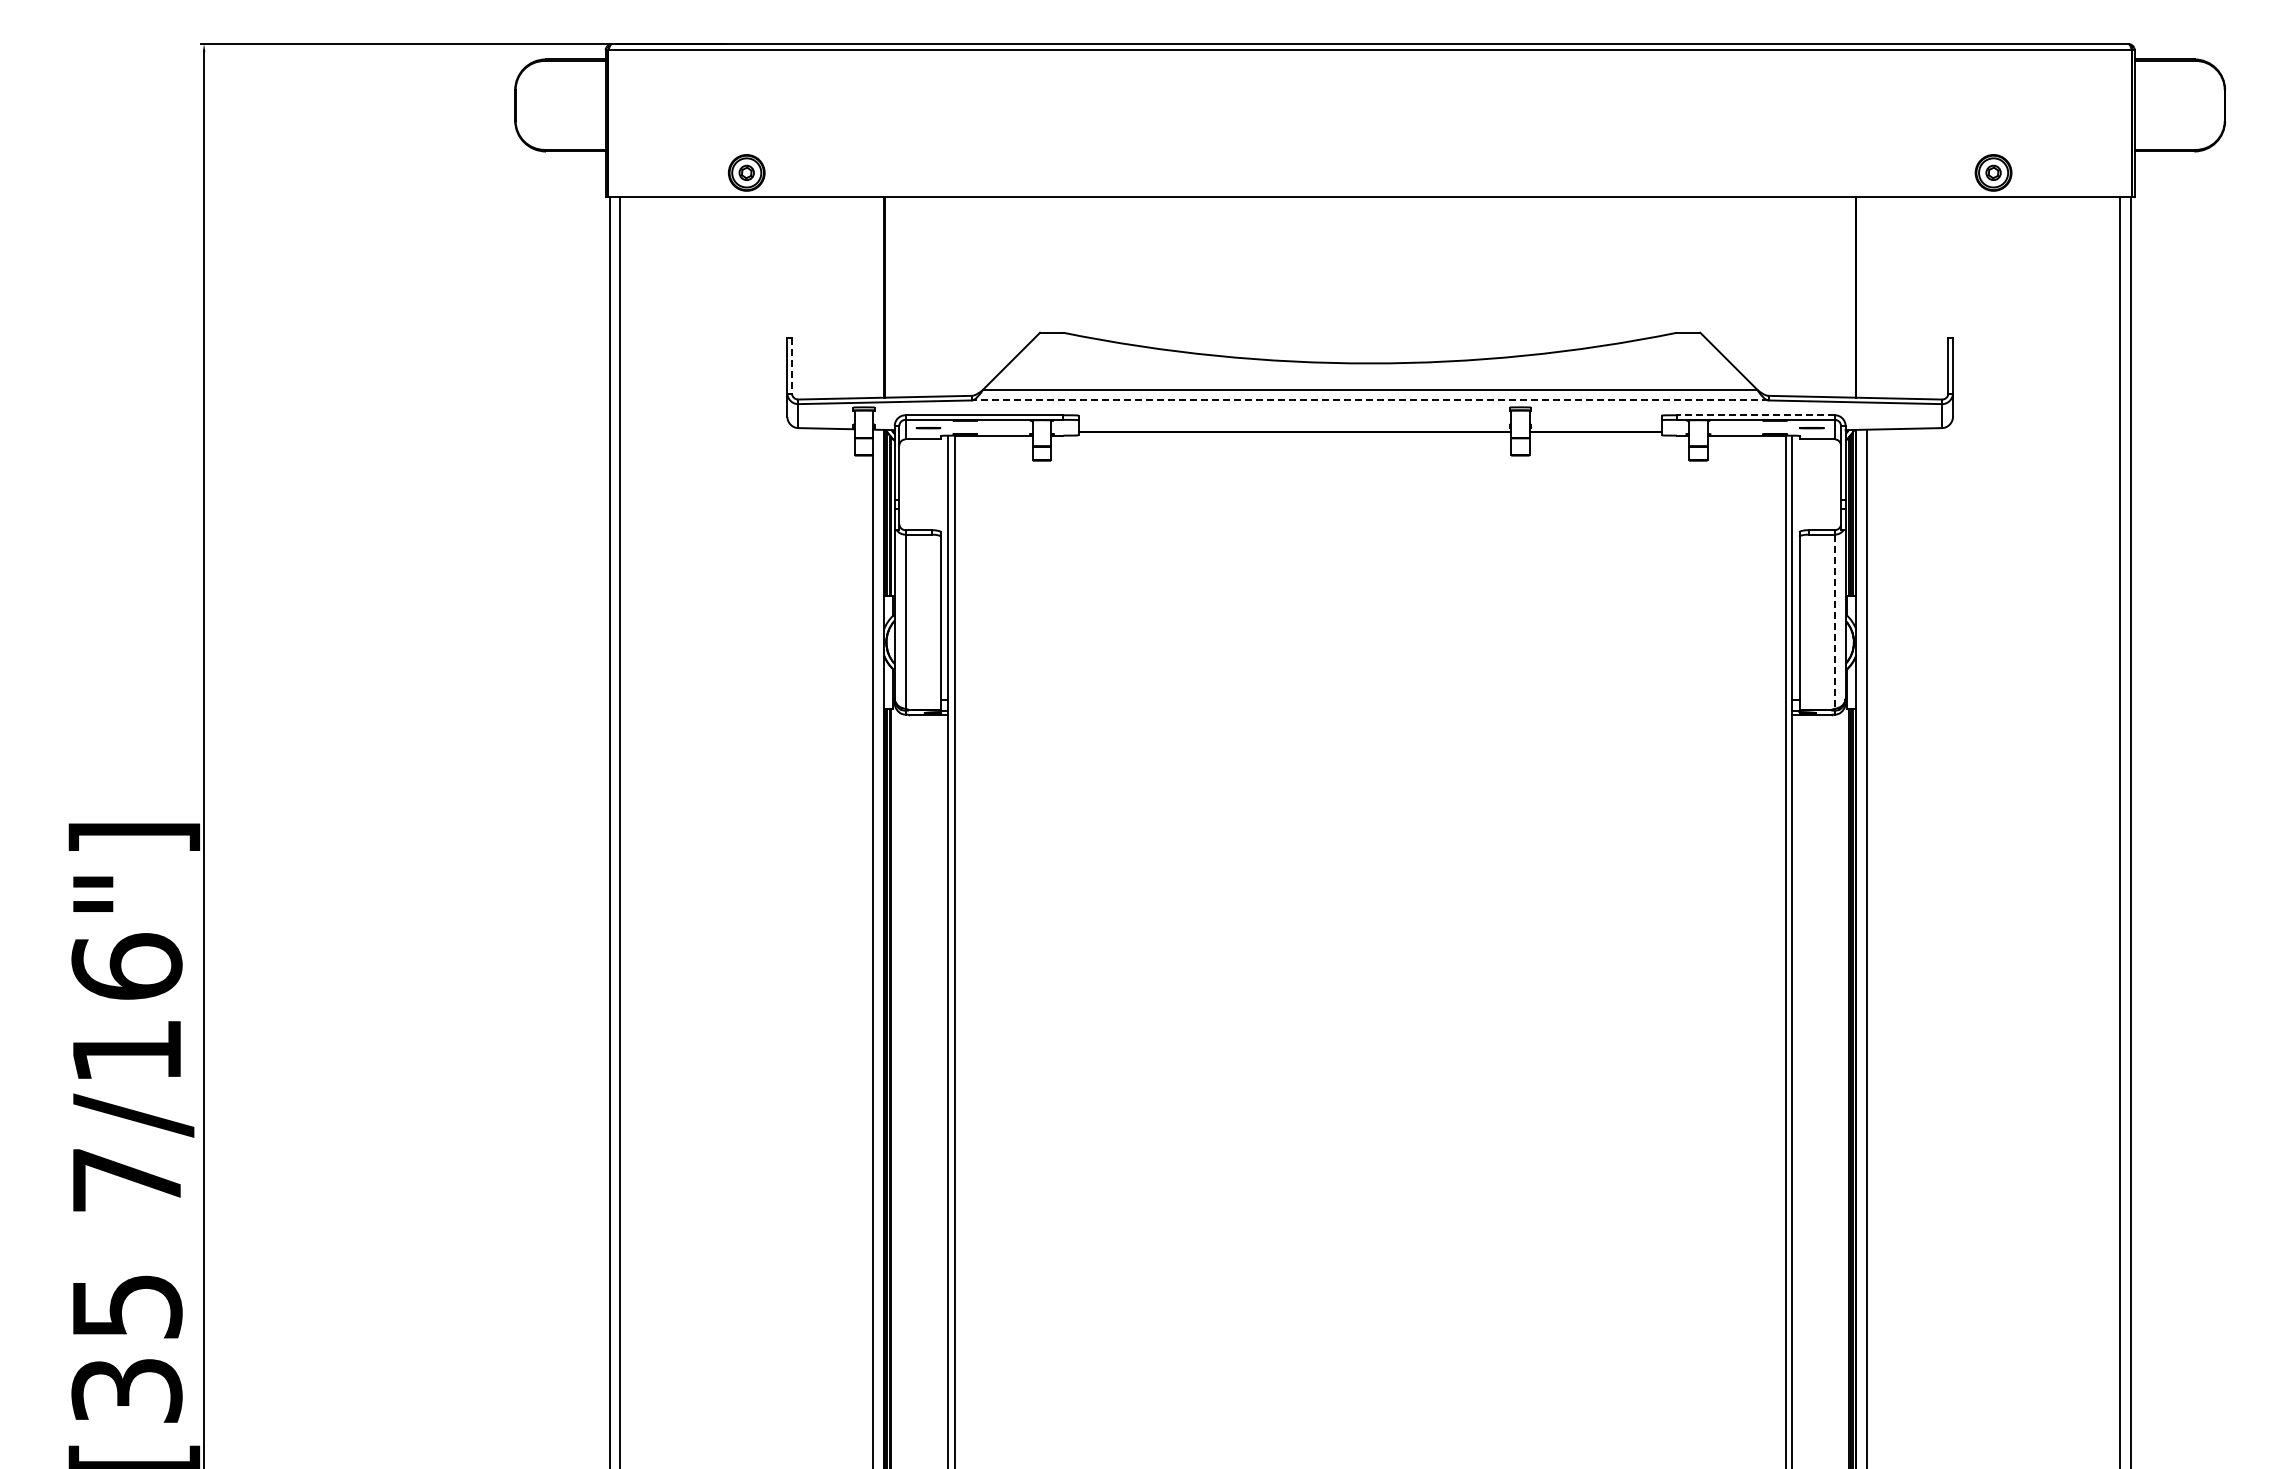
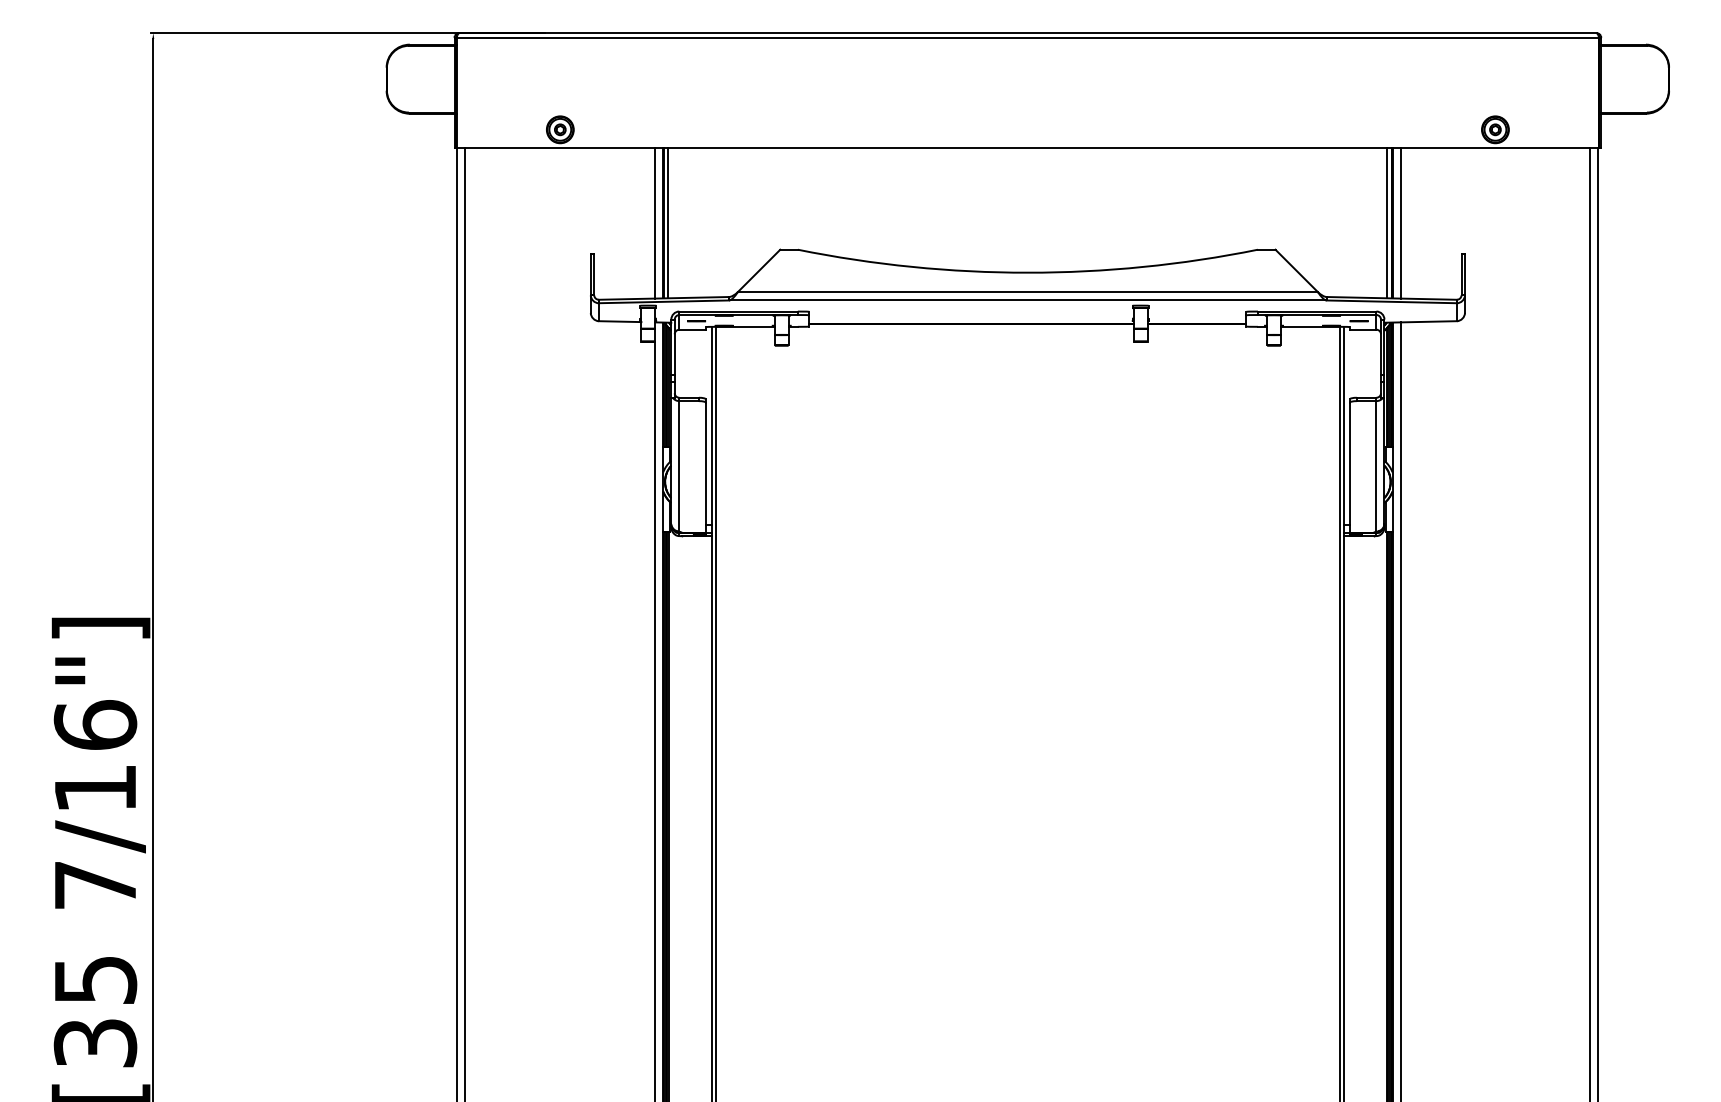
line: (873, 297) -> (655, 223), added
line: (890, 297) -> (668, 223), added
line: (1849, 297) -> (1387, 223), added
line: (1867, 297) -> (1400, 223), added
line: (792, 365) -> (594, 274), dashed -> solid
line: (1370, 400) -> (1028, 300), dashed -> solid
line: (1755, 415) -> (1316, 311), dashed -> solid
line: (1834, 622) -> (1376, 467), dashed -> solid

